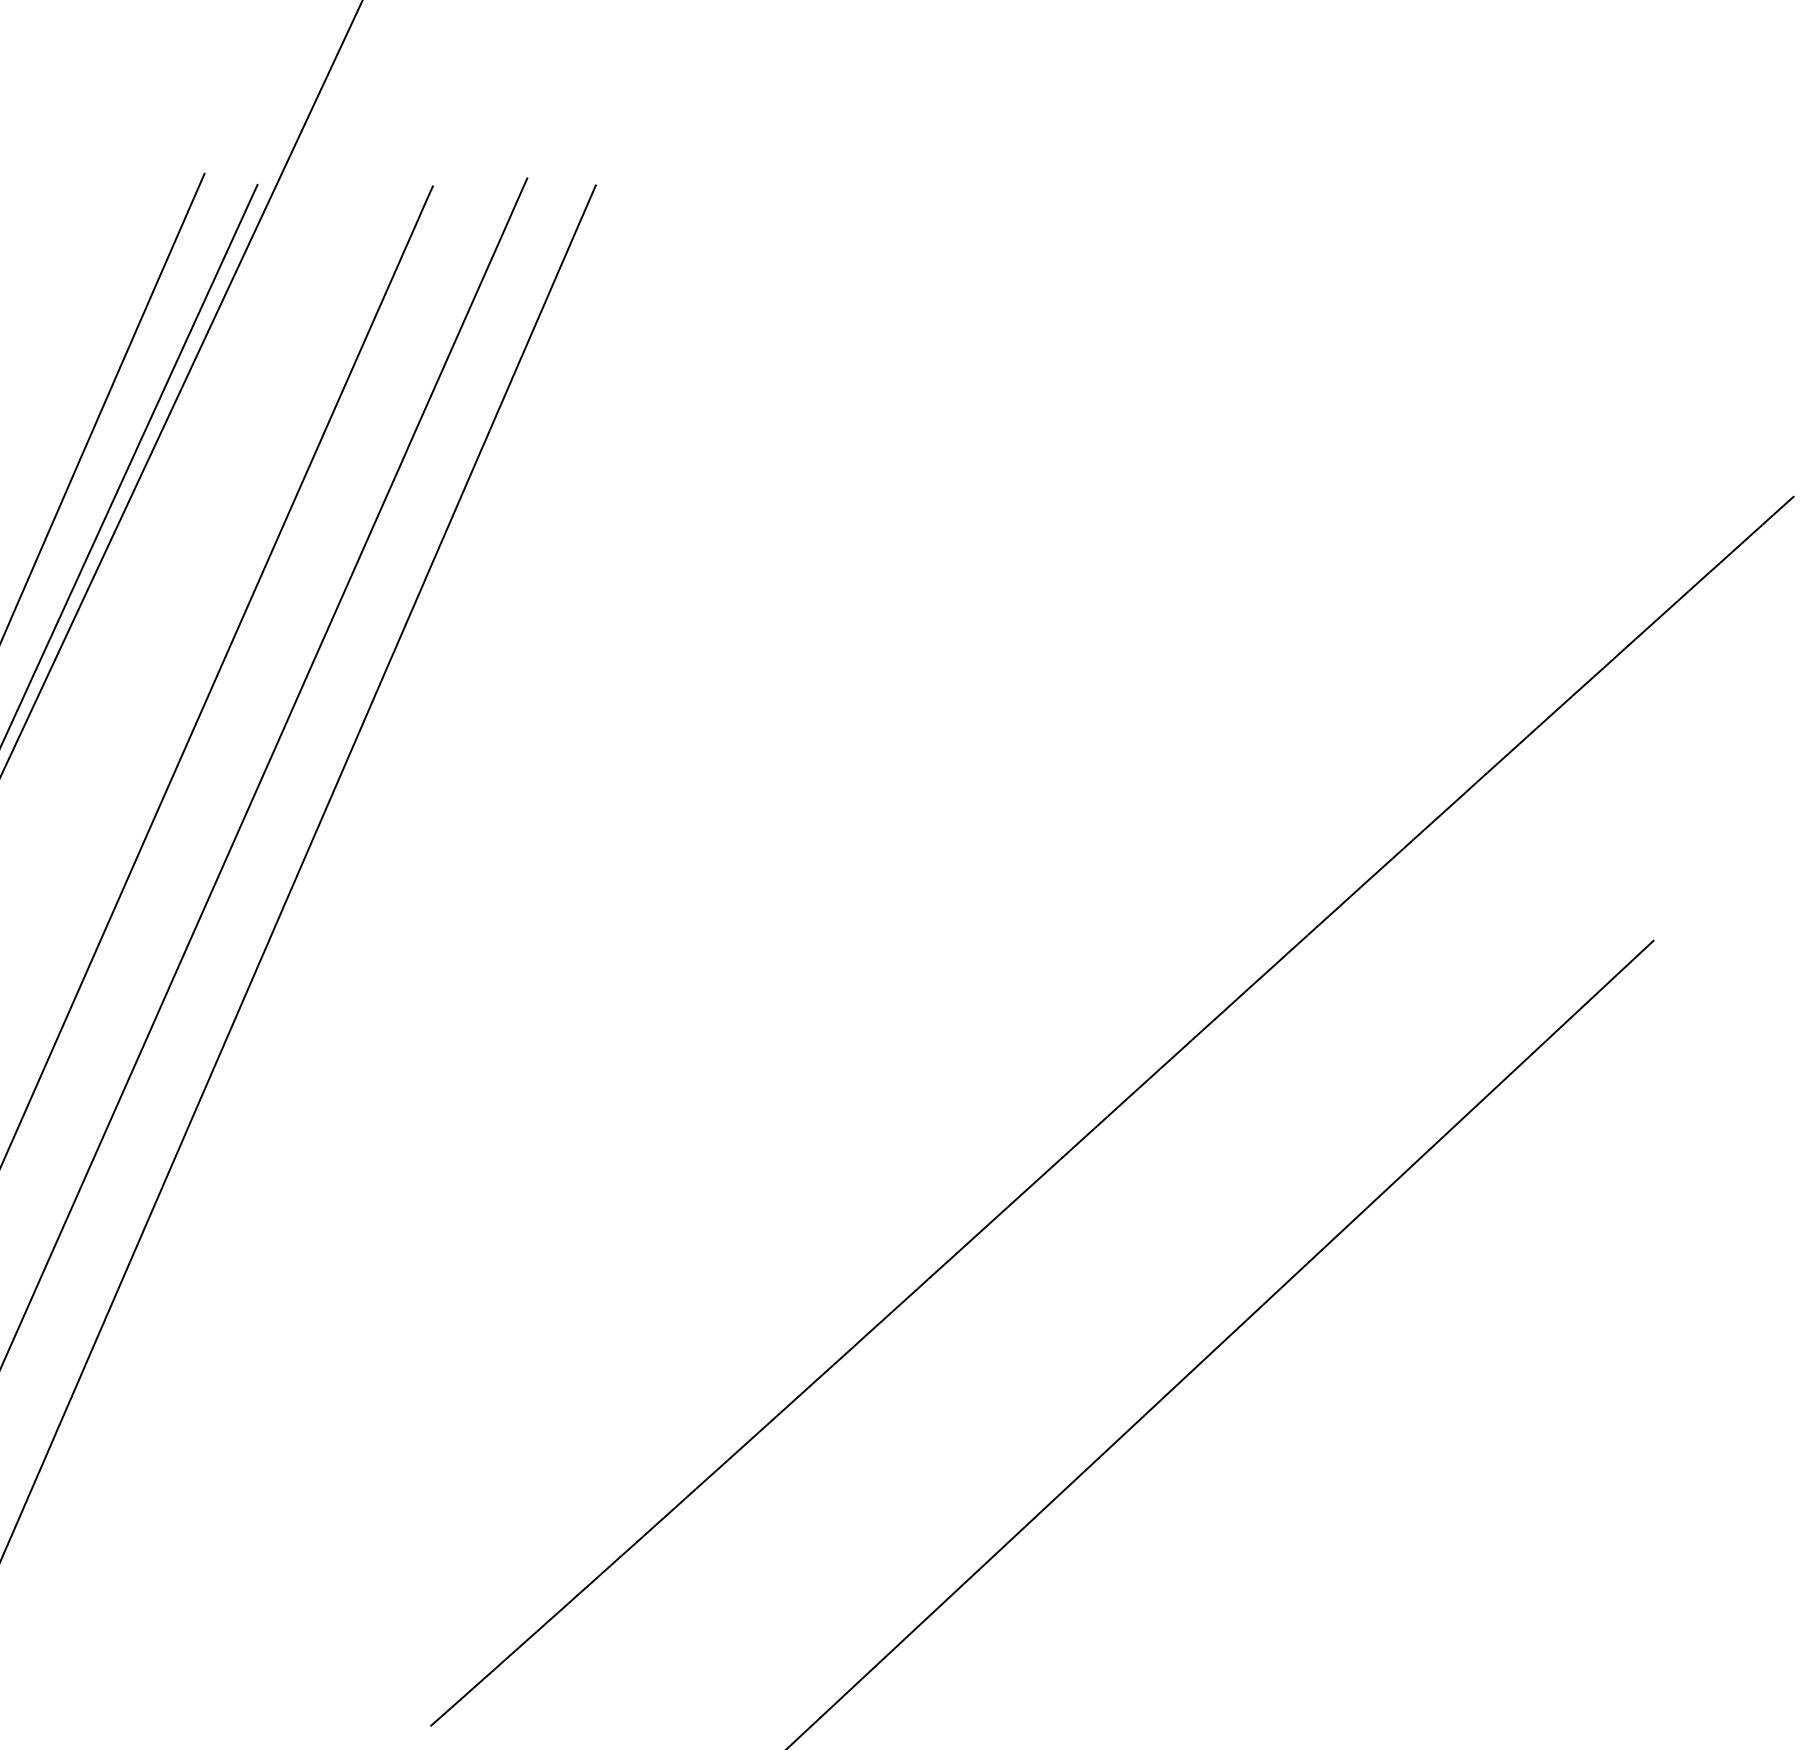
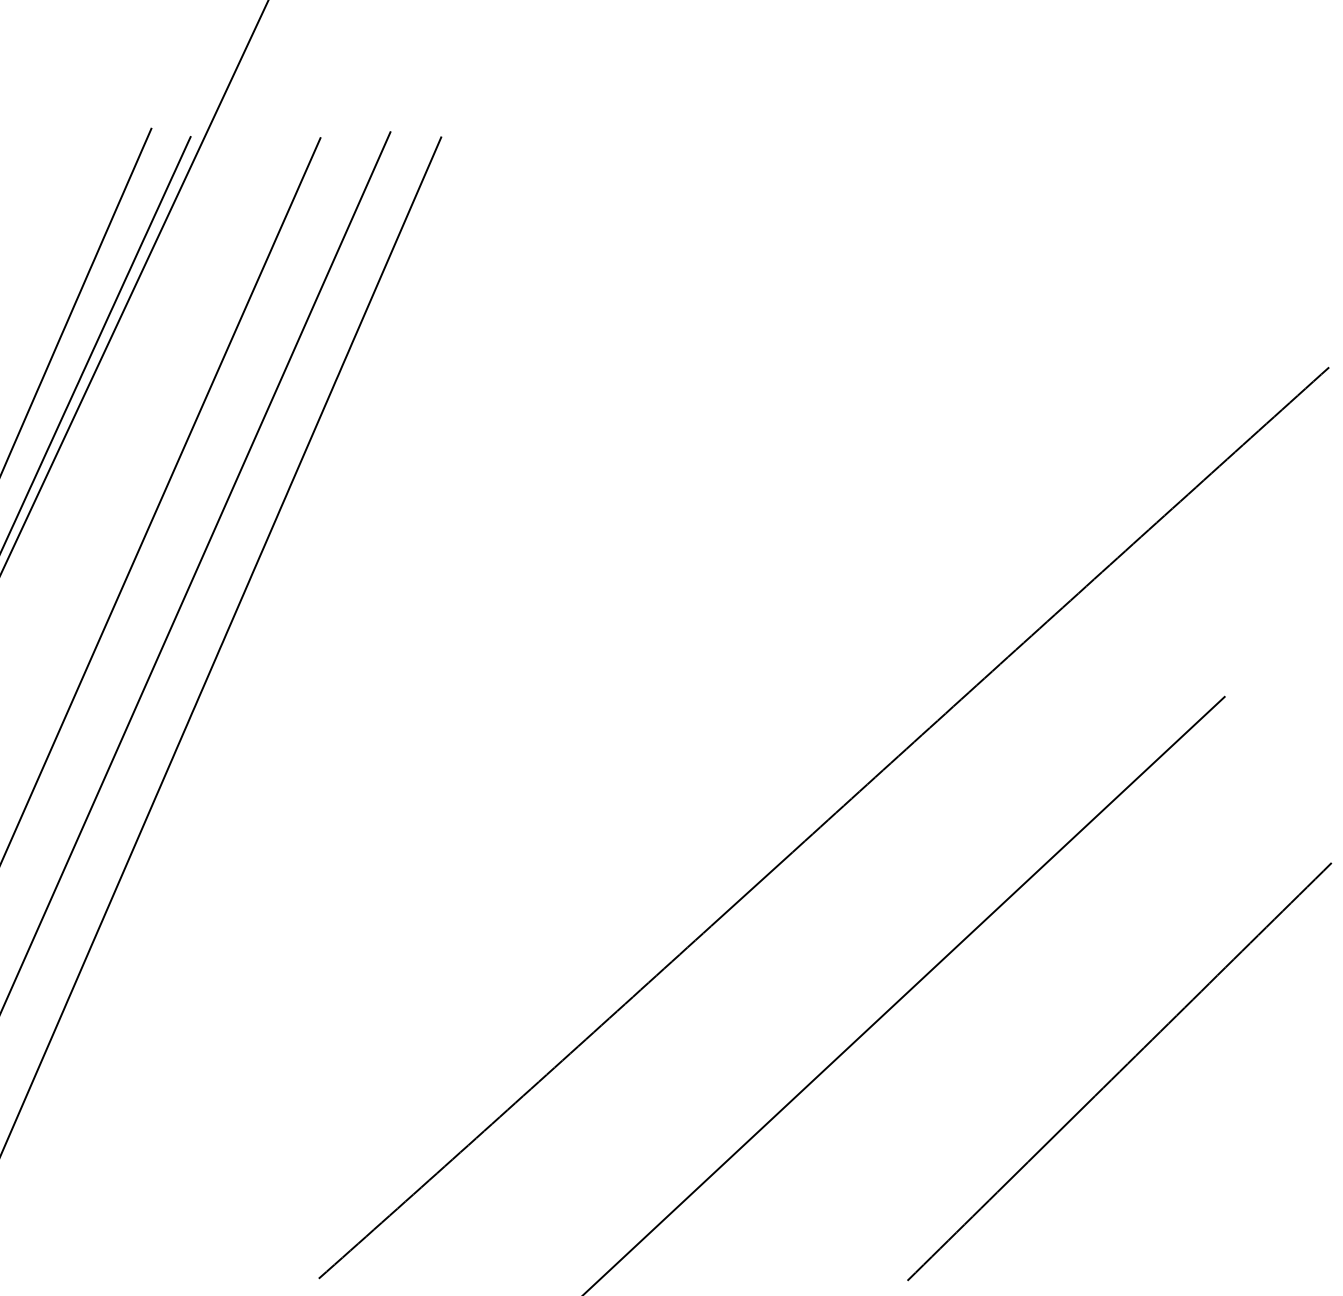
line: (1511, 1446) -> (1119, 1071), added

